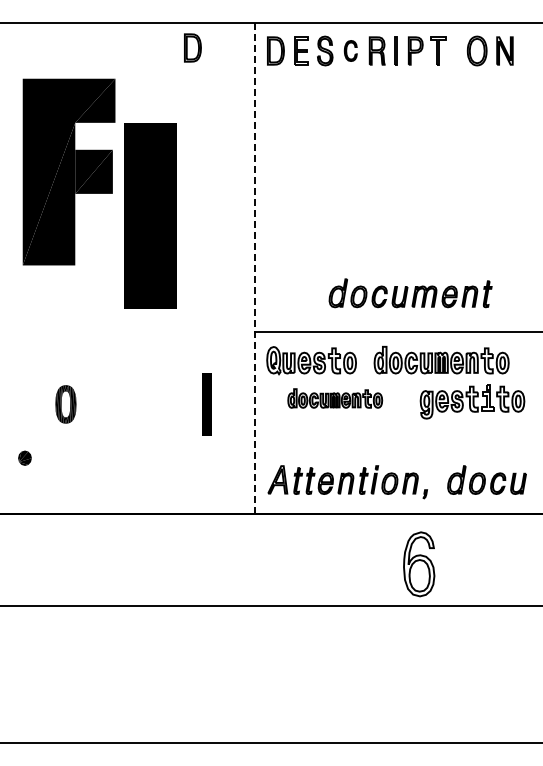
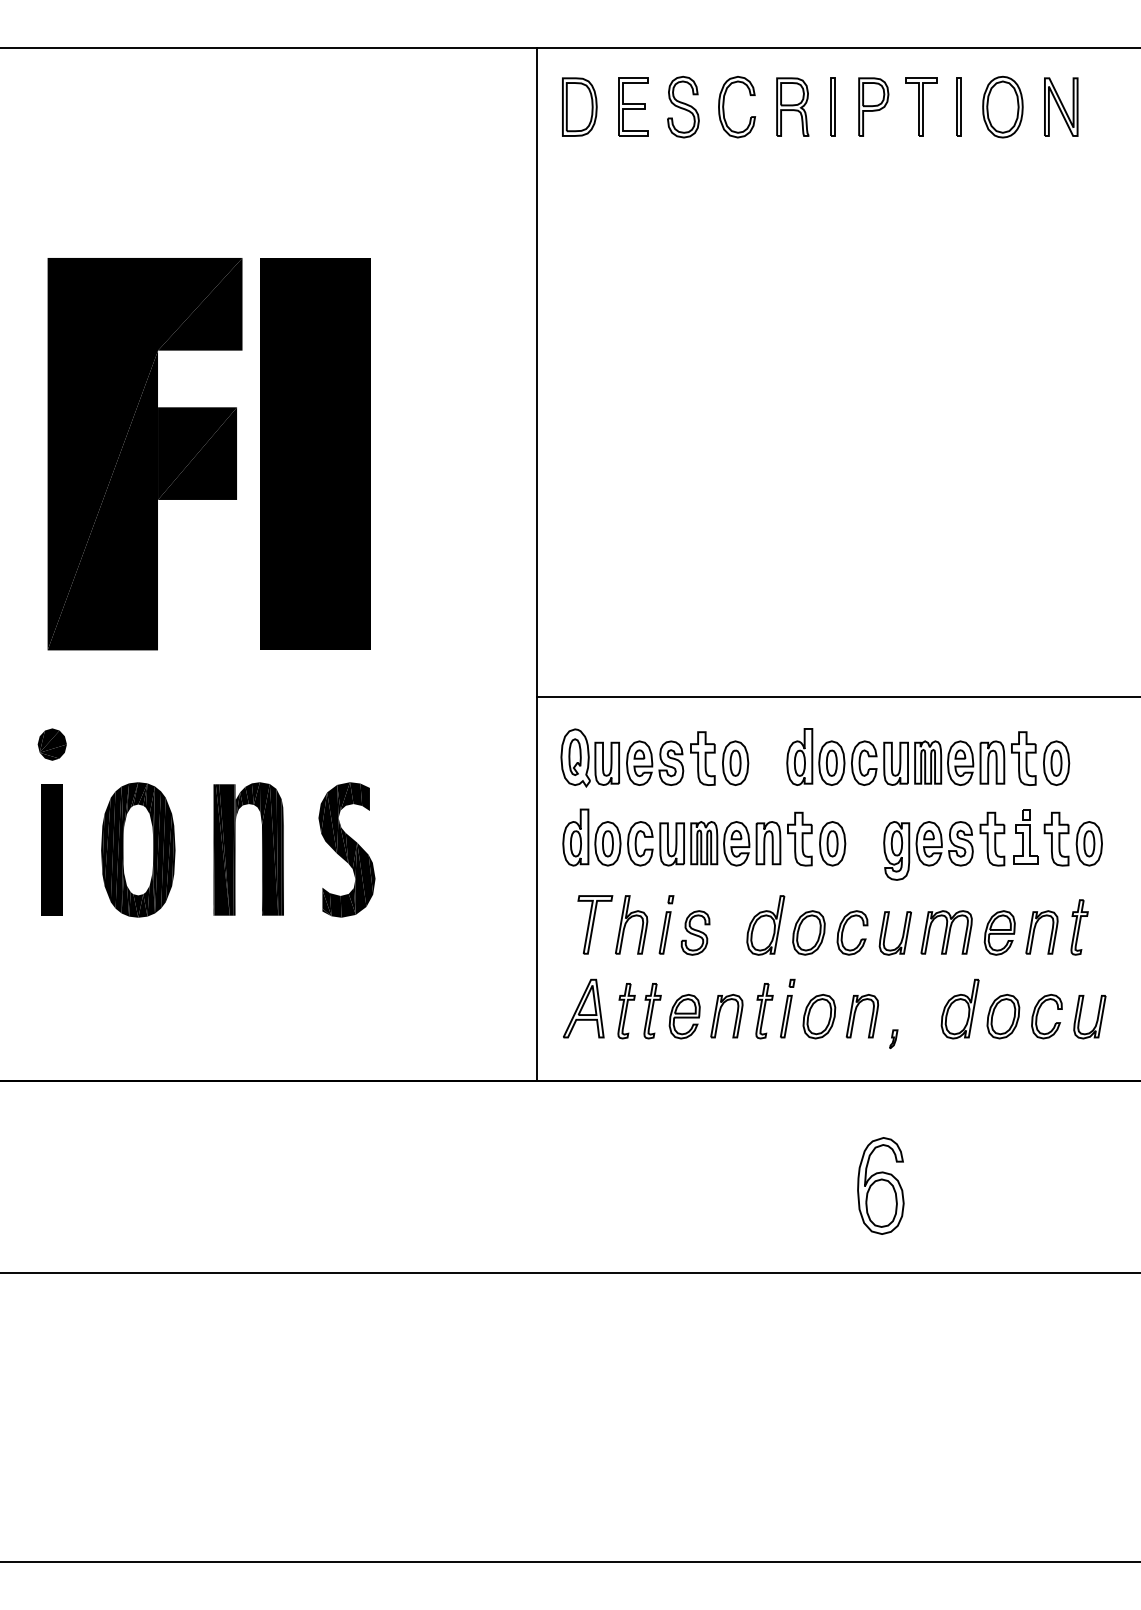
part: (192, 47) -> (404, 99), removed
part: (350, 50) -> (736, 106), size x1.43
line: (455, 50) -> (957, 106), added
part: (68, 171) -> (143, 452), moved
line: (255, 268) -> (536, 564), dashed -> solid
part: (410, 293) -> (917, 925), moved
part: (335, 398) -> (705, 837), size x1.43
part: (118, 403) -> (248, 848), added
part: (65, 404) -> (137, 850), size x1.67
part: (164, 404) -> (345, 850), added
part: (206, 404) -> (51, 850), moved
part: (306, 440) -> (644, 925), added
part: (24, 457) -> (51, 742), moved
part: (418, 563) -> (879, 1184), size x0.71

